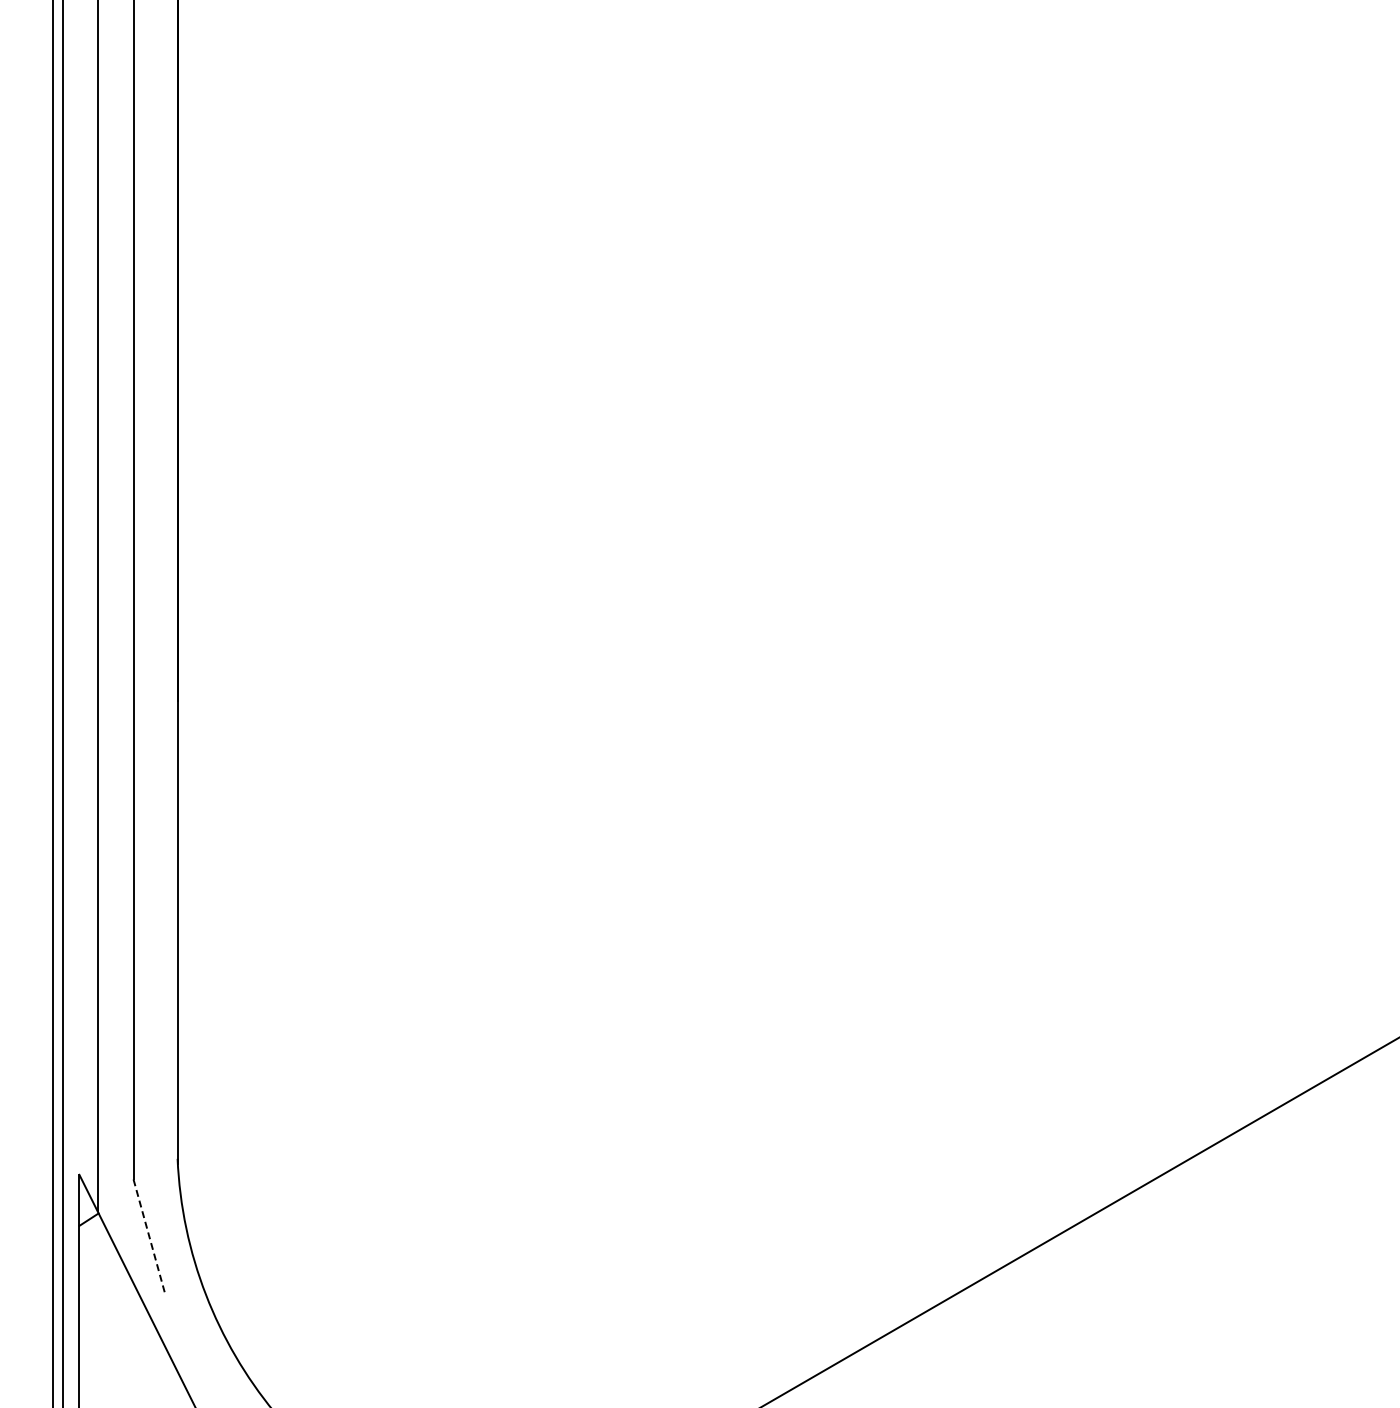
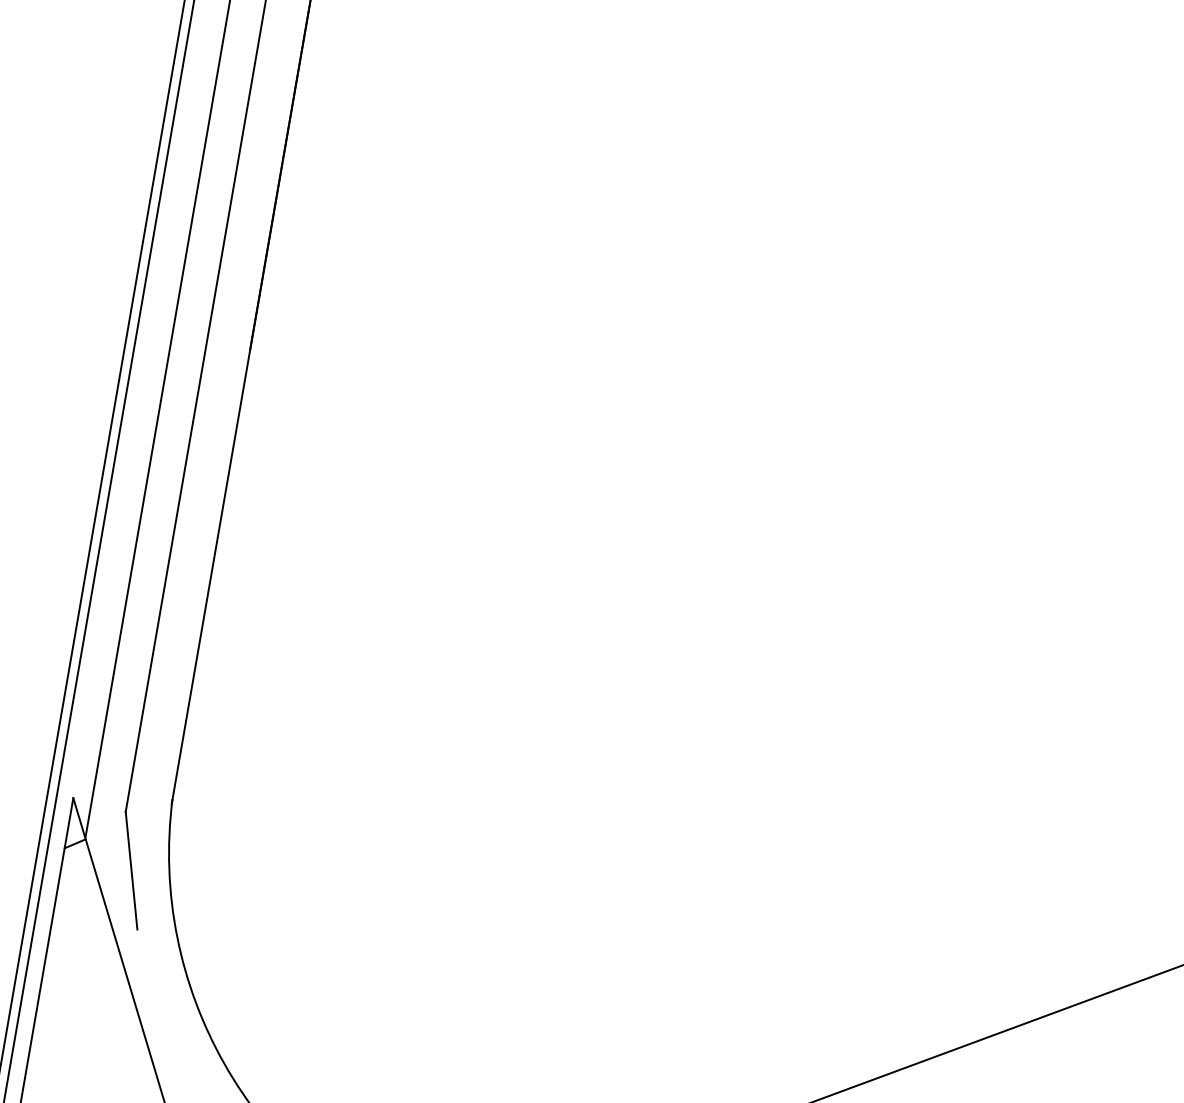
line: (149, 1237) -> (131, 871), dashed -> solid

